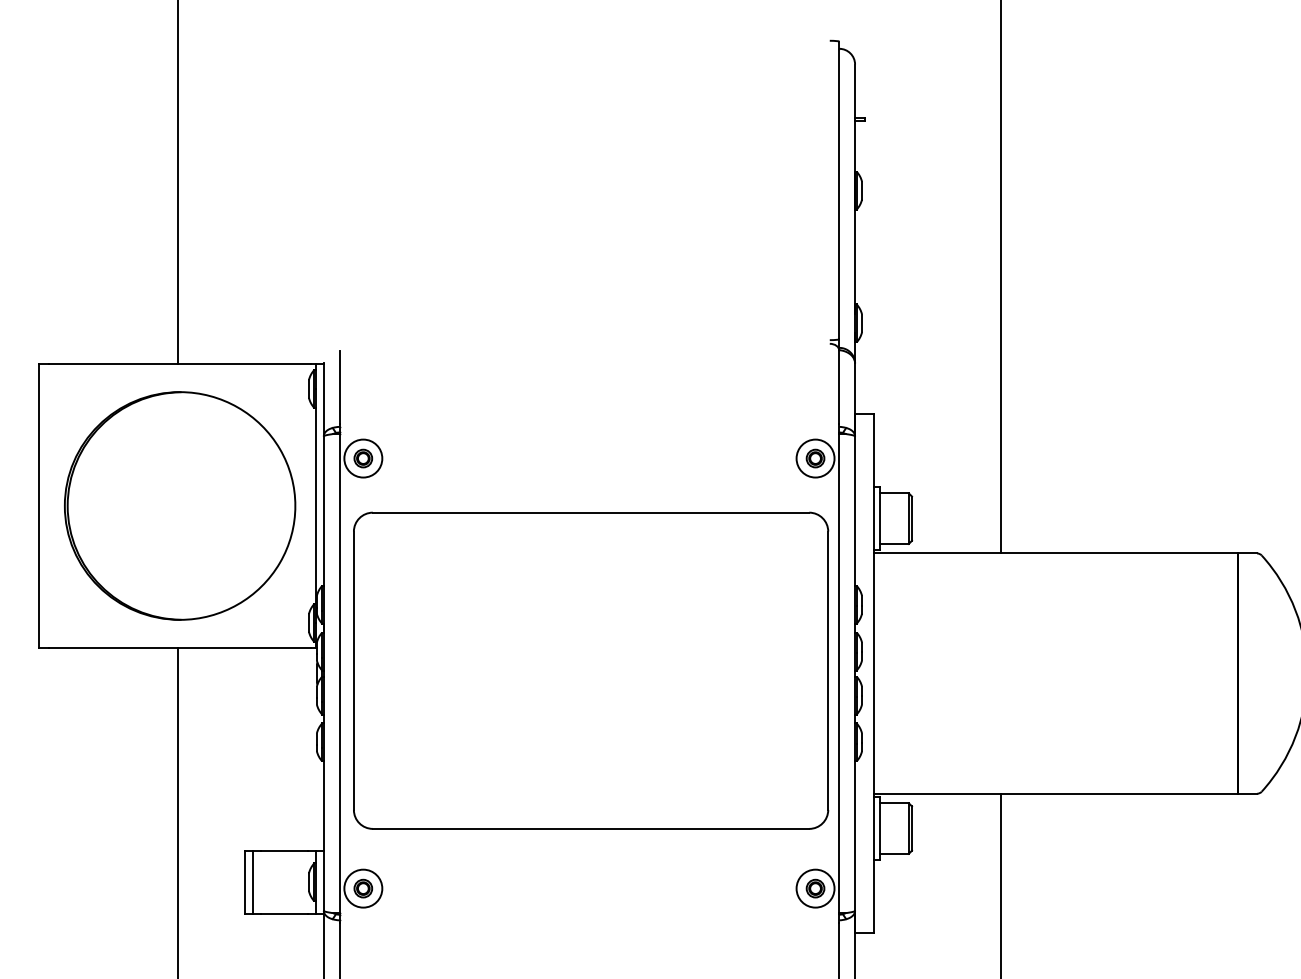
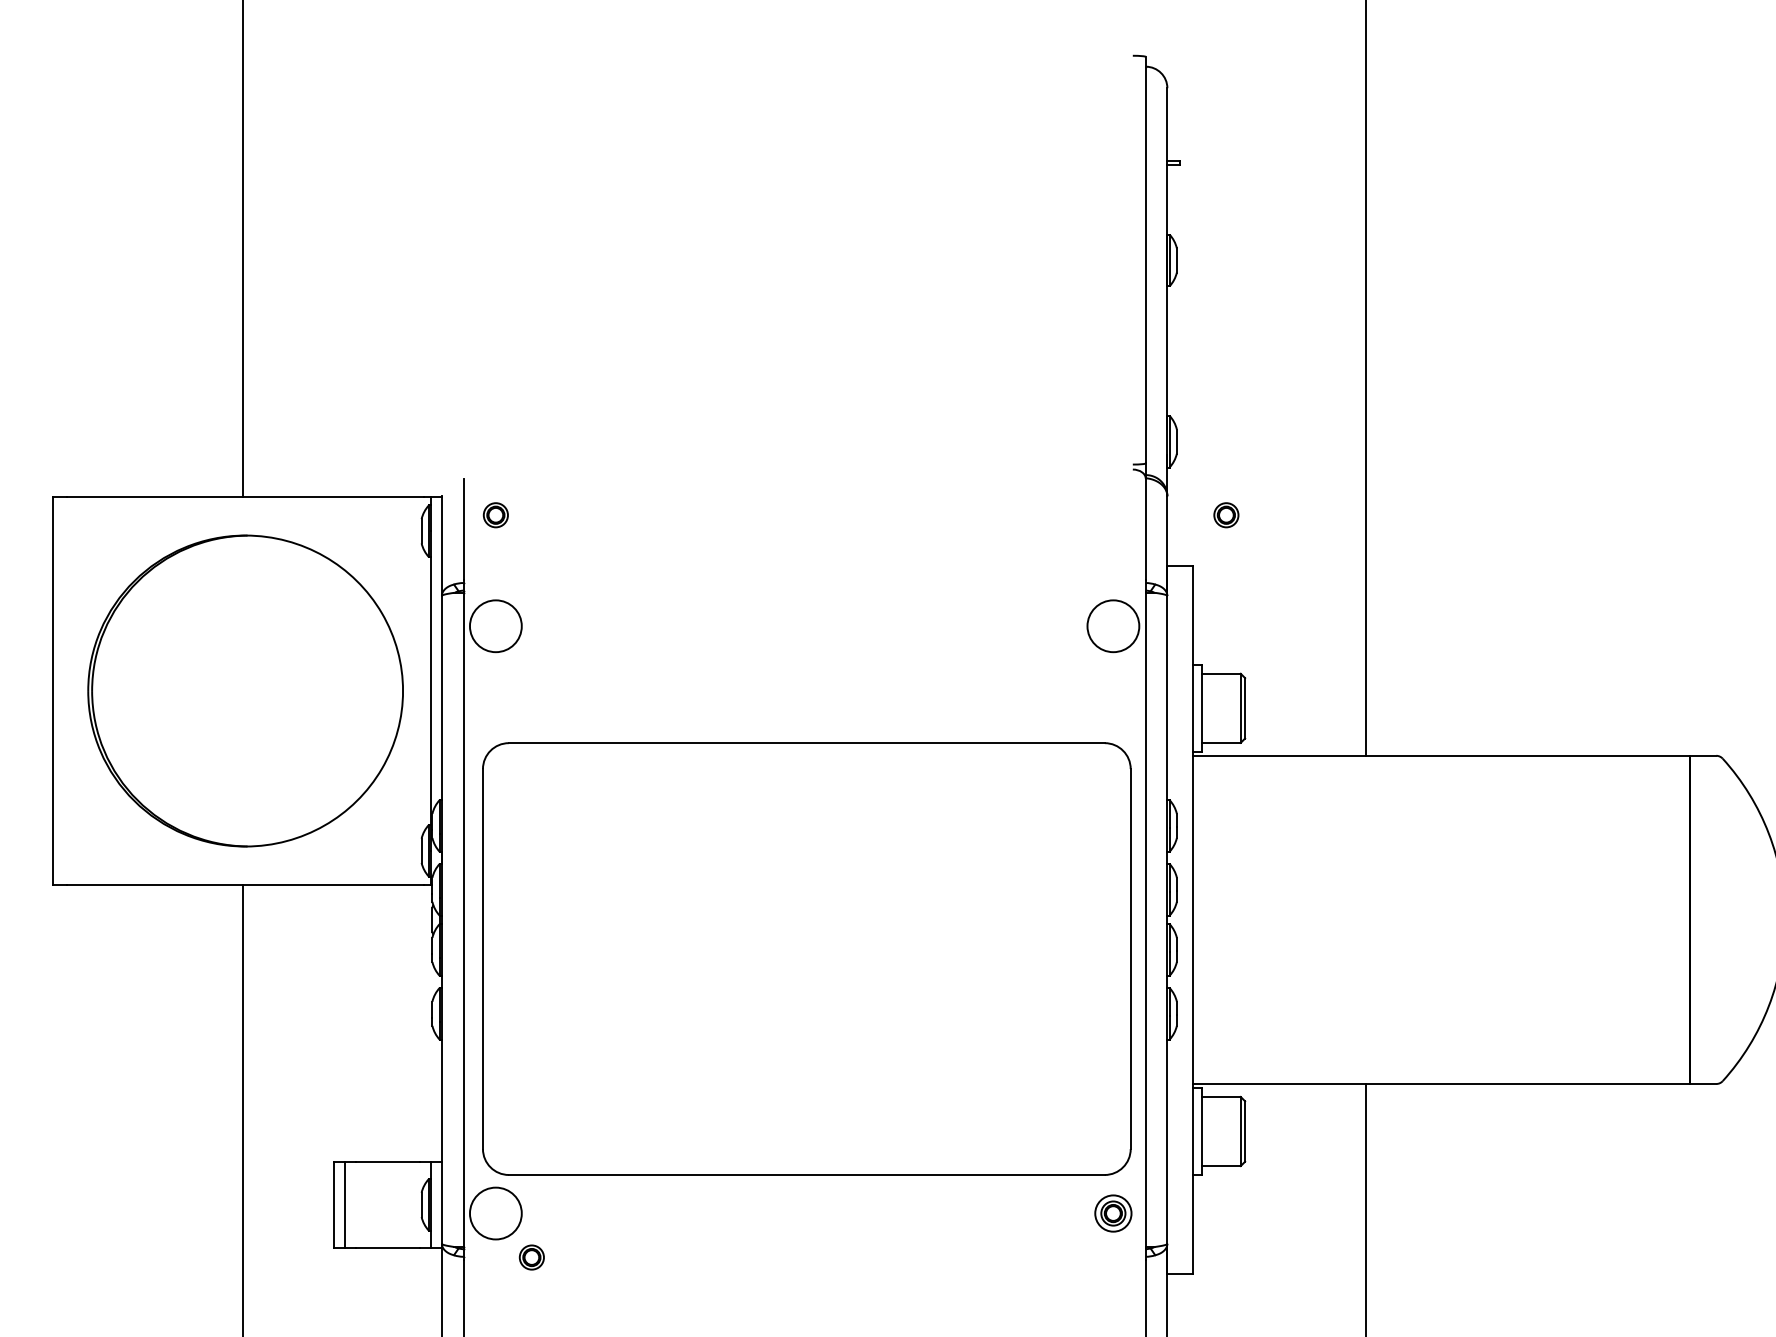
part: (363, 458) -> (495, 515), moved
part: (815, 458) -> (1226, 515), moved
part: (590, 670) -> (806, 958), moved
part: (363, 888) -> (531, 1257), moved
circle: (815, 888) -> (1113, 1213), size x0.7

